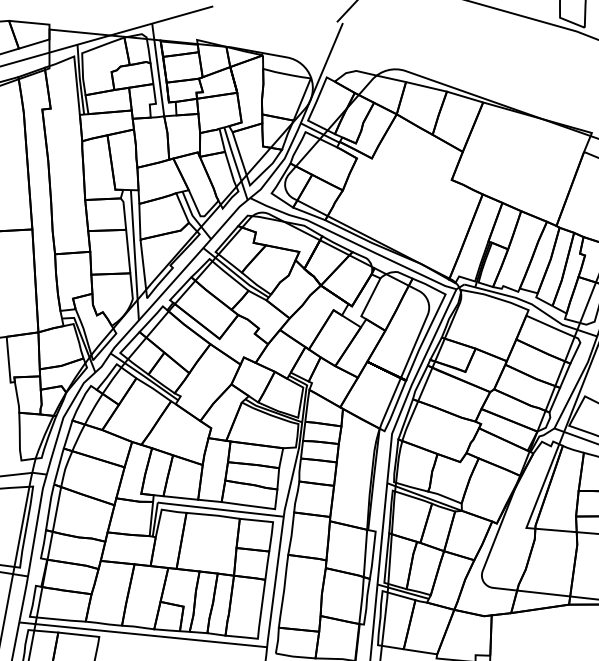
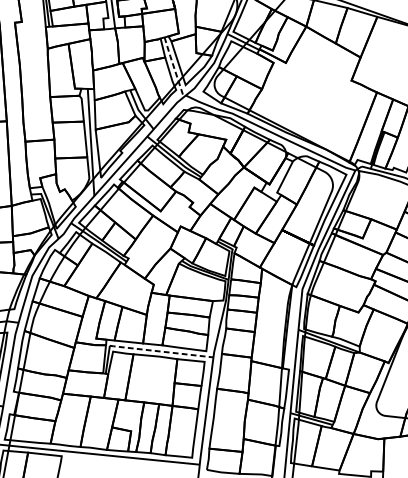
line: (235, 163) -> (173, 67), solid -> dashed
line: (220, 509) -> (161, 351), solid -> dashed

